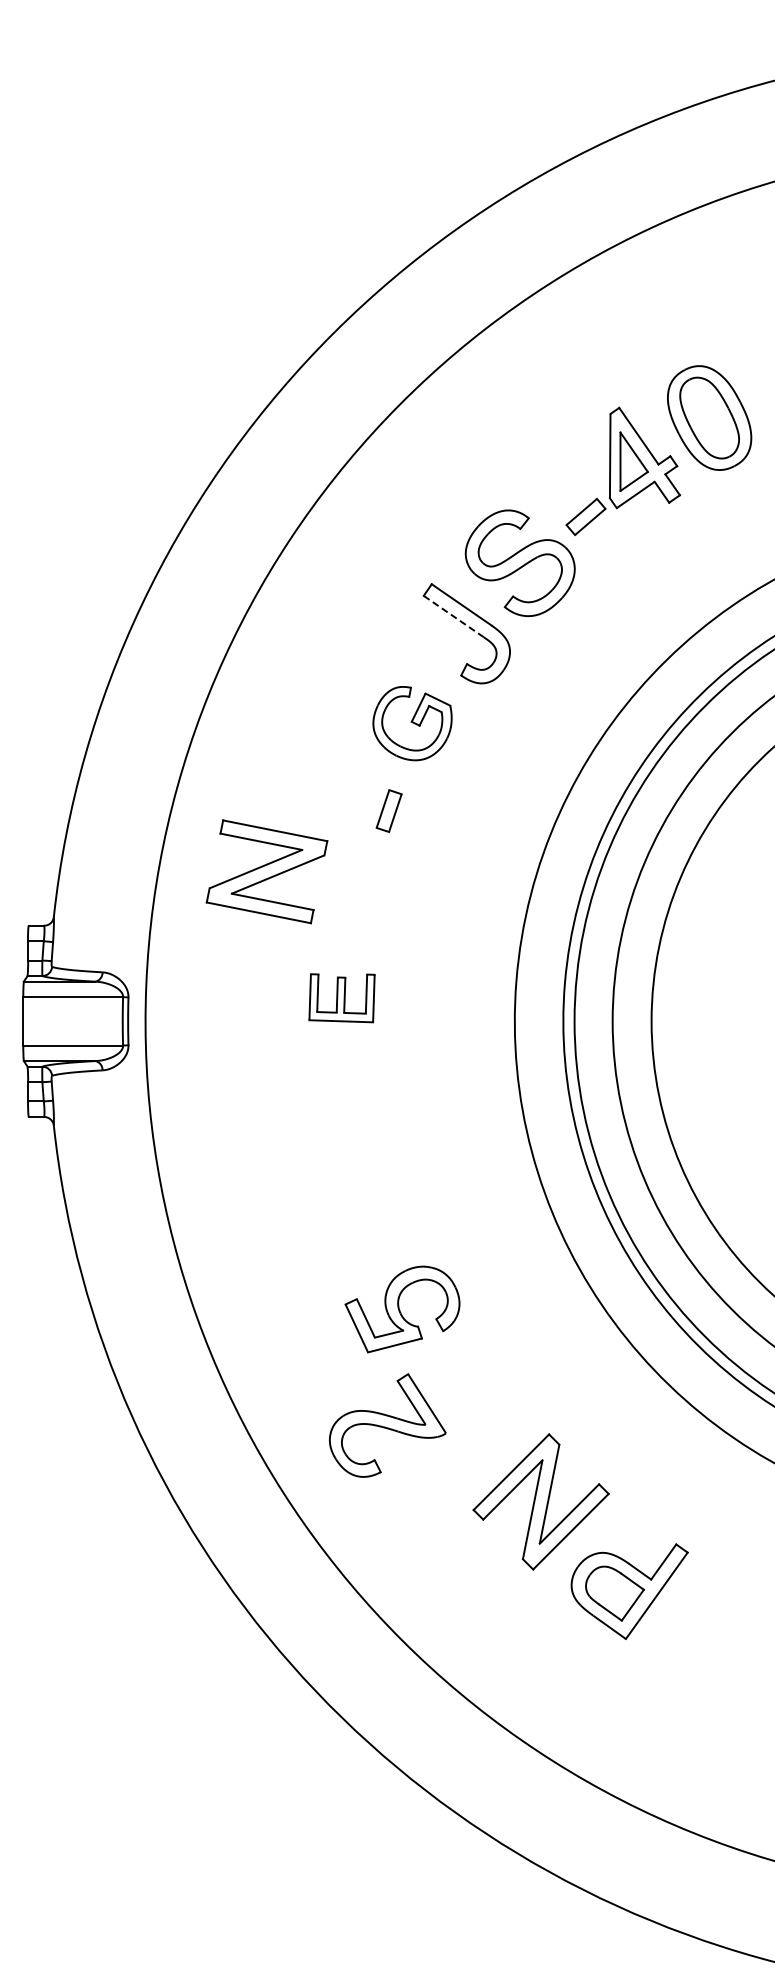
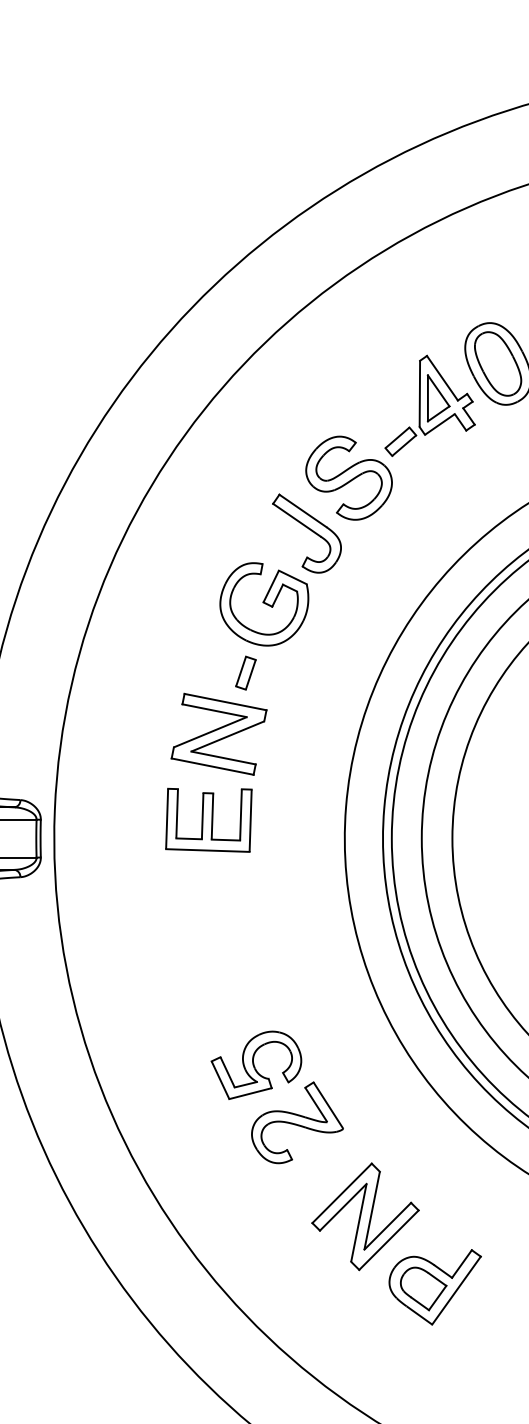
line: (453, 616) -> (296, 520), dashed -> solid
part: (412, 723) -> (264, 604), size x1.43
part: (266, 871) -> (218, 734), moved
part: (341, 998) -> (208, 820), size x1.67
part: (387, 1425) -> (297, 1122), moved

